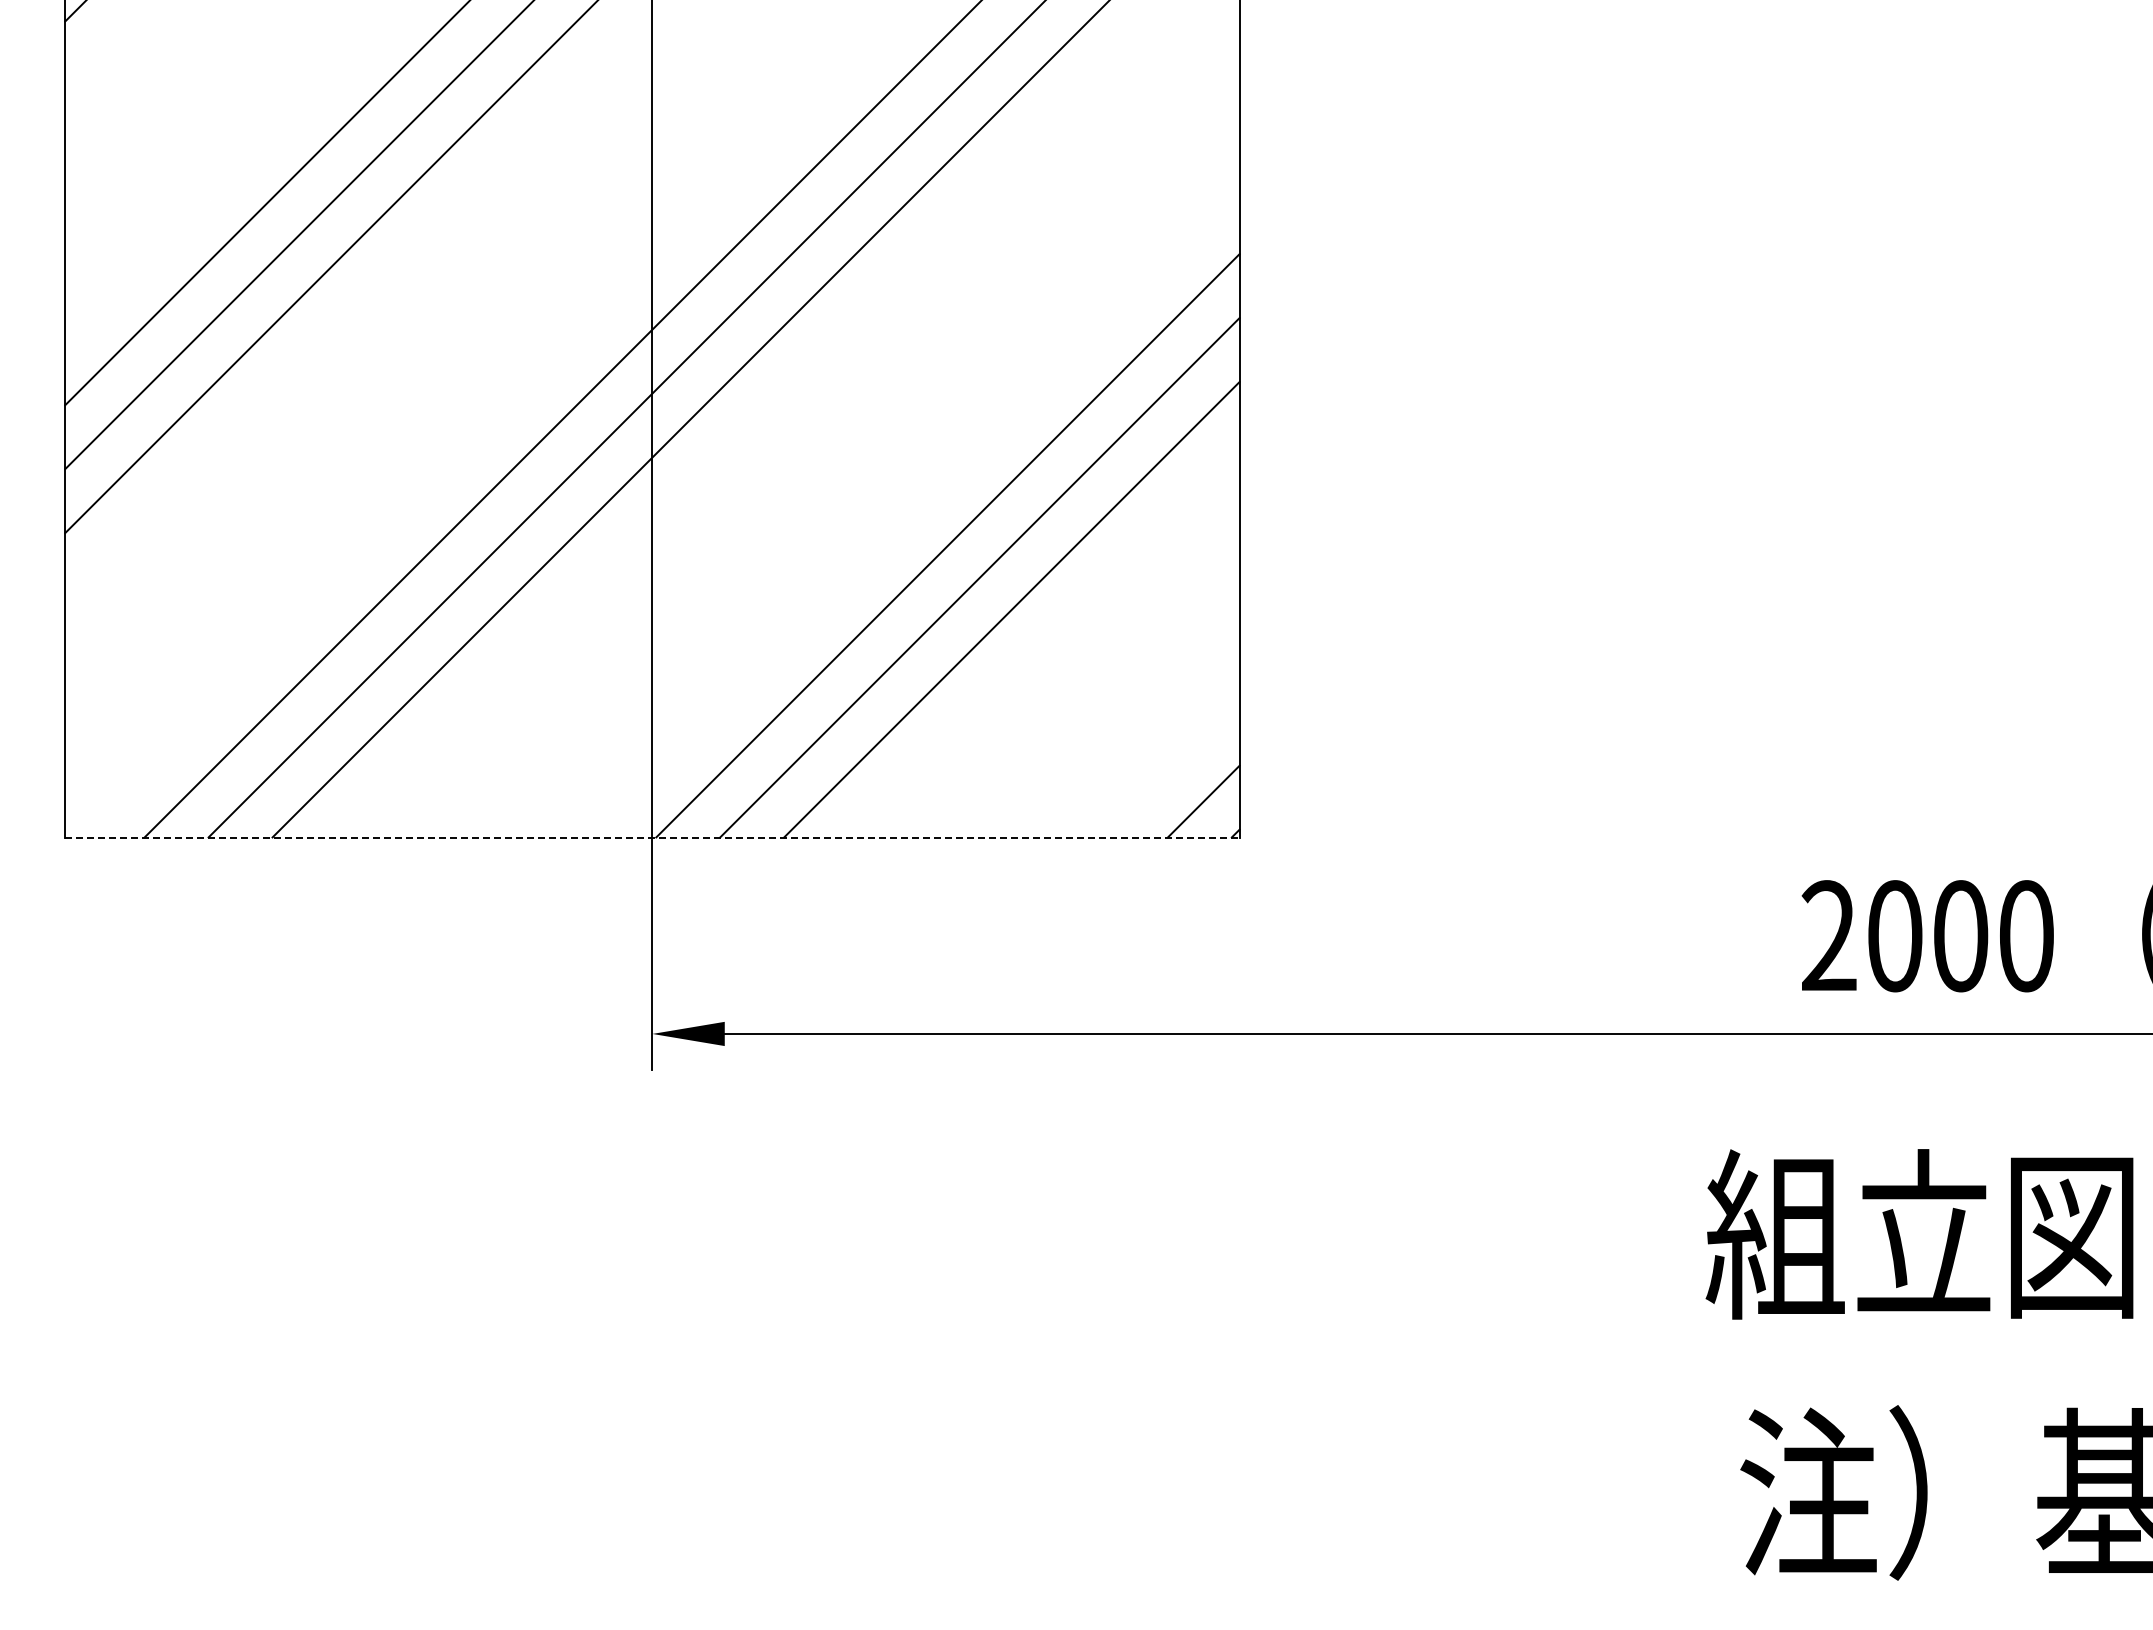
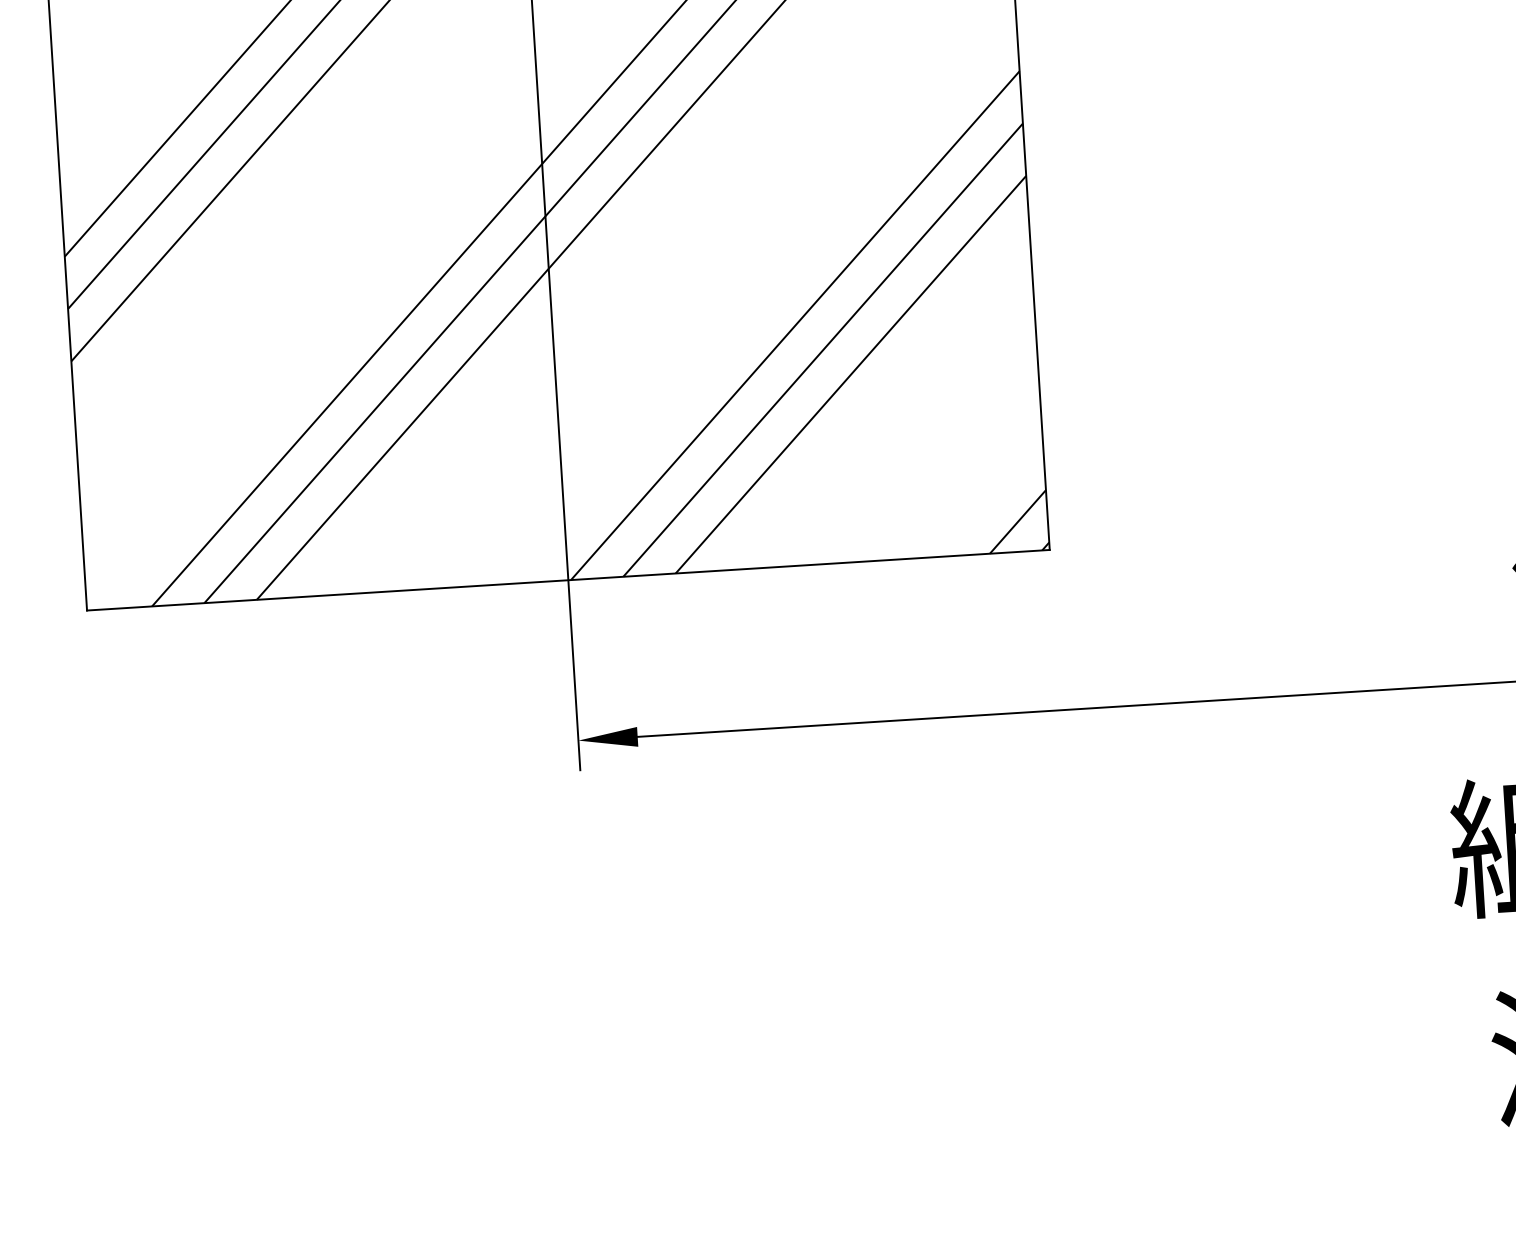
line: (652, 838) -> (568, 580), dashed -> solid

